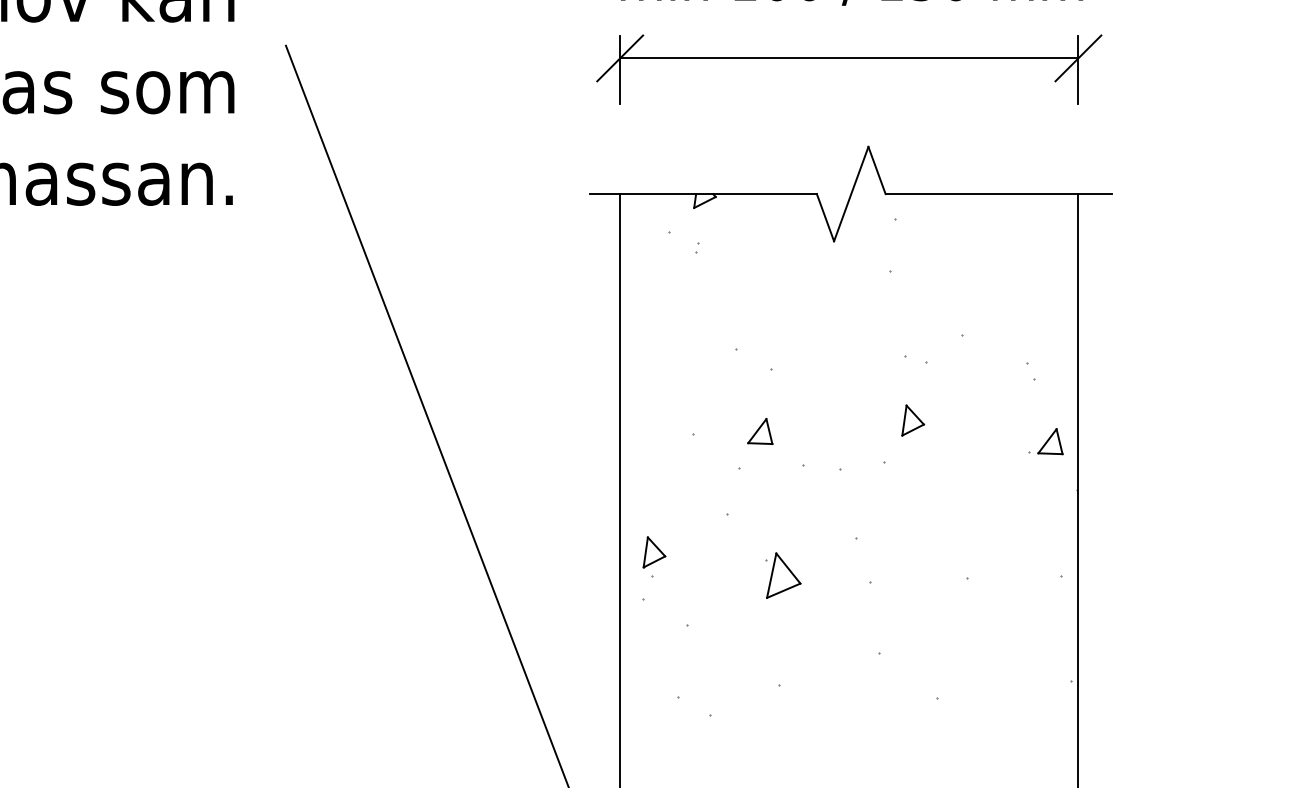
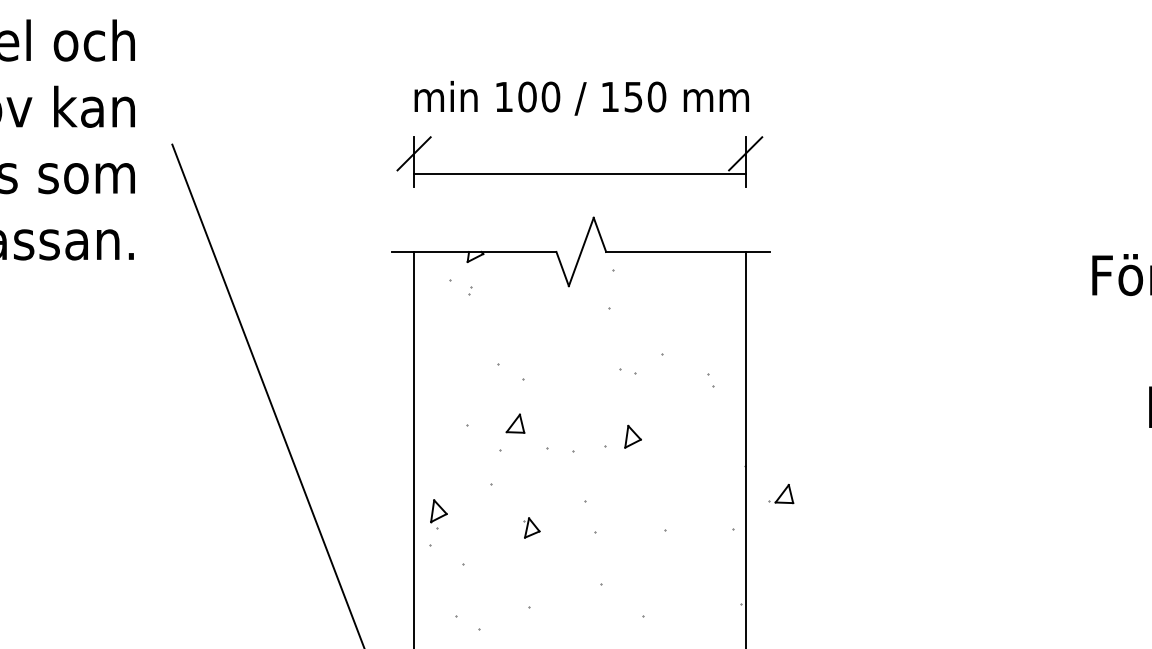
line: (848, 57) -> (579, 173), moved
part: (912, 420) -> (632, 436), moved
part: (1046, 442) -> (781, 494), moved
part: (782, 574) -> (531, 527), size x0.6

